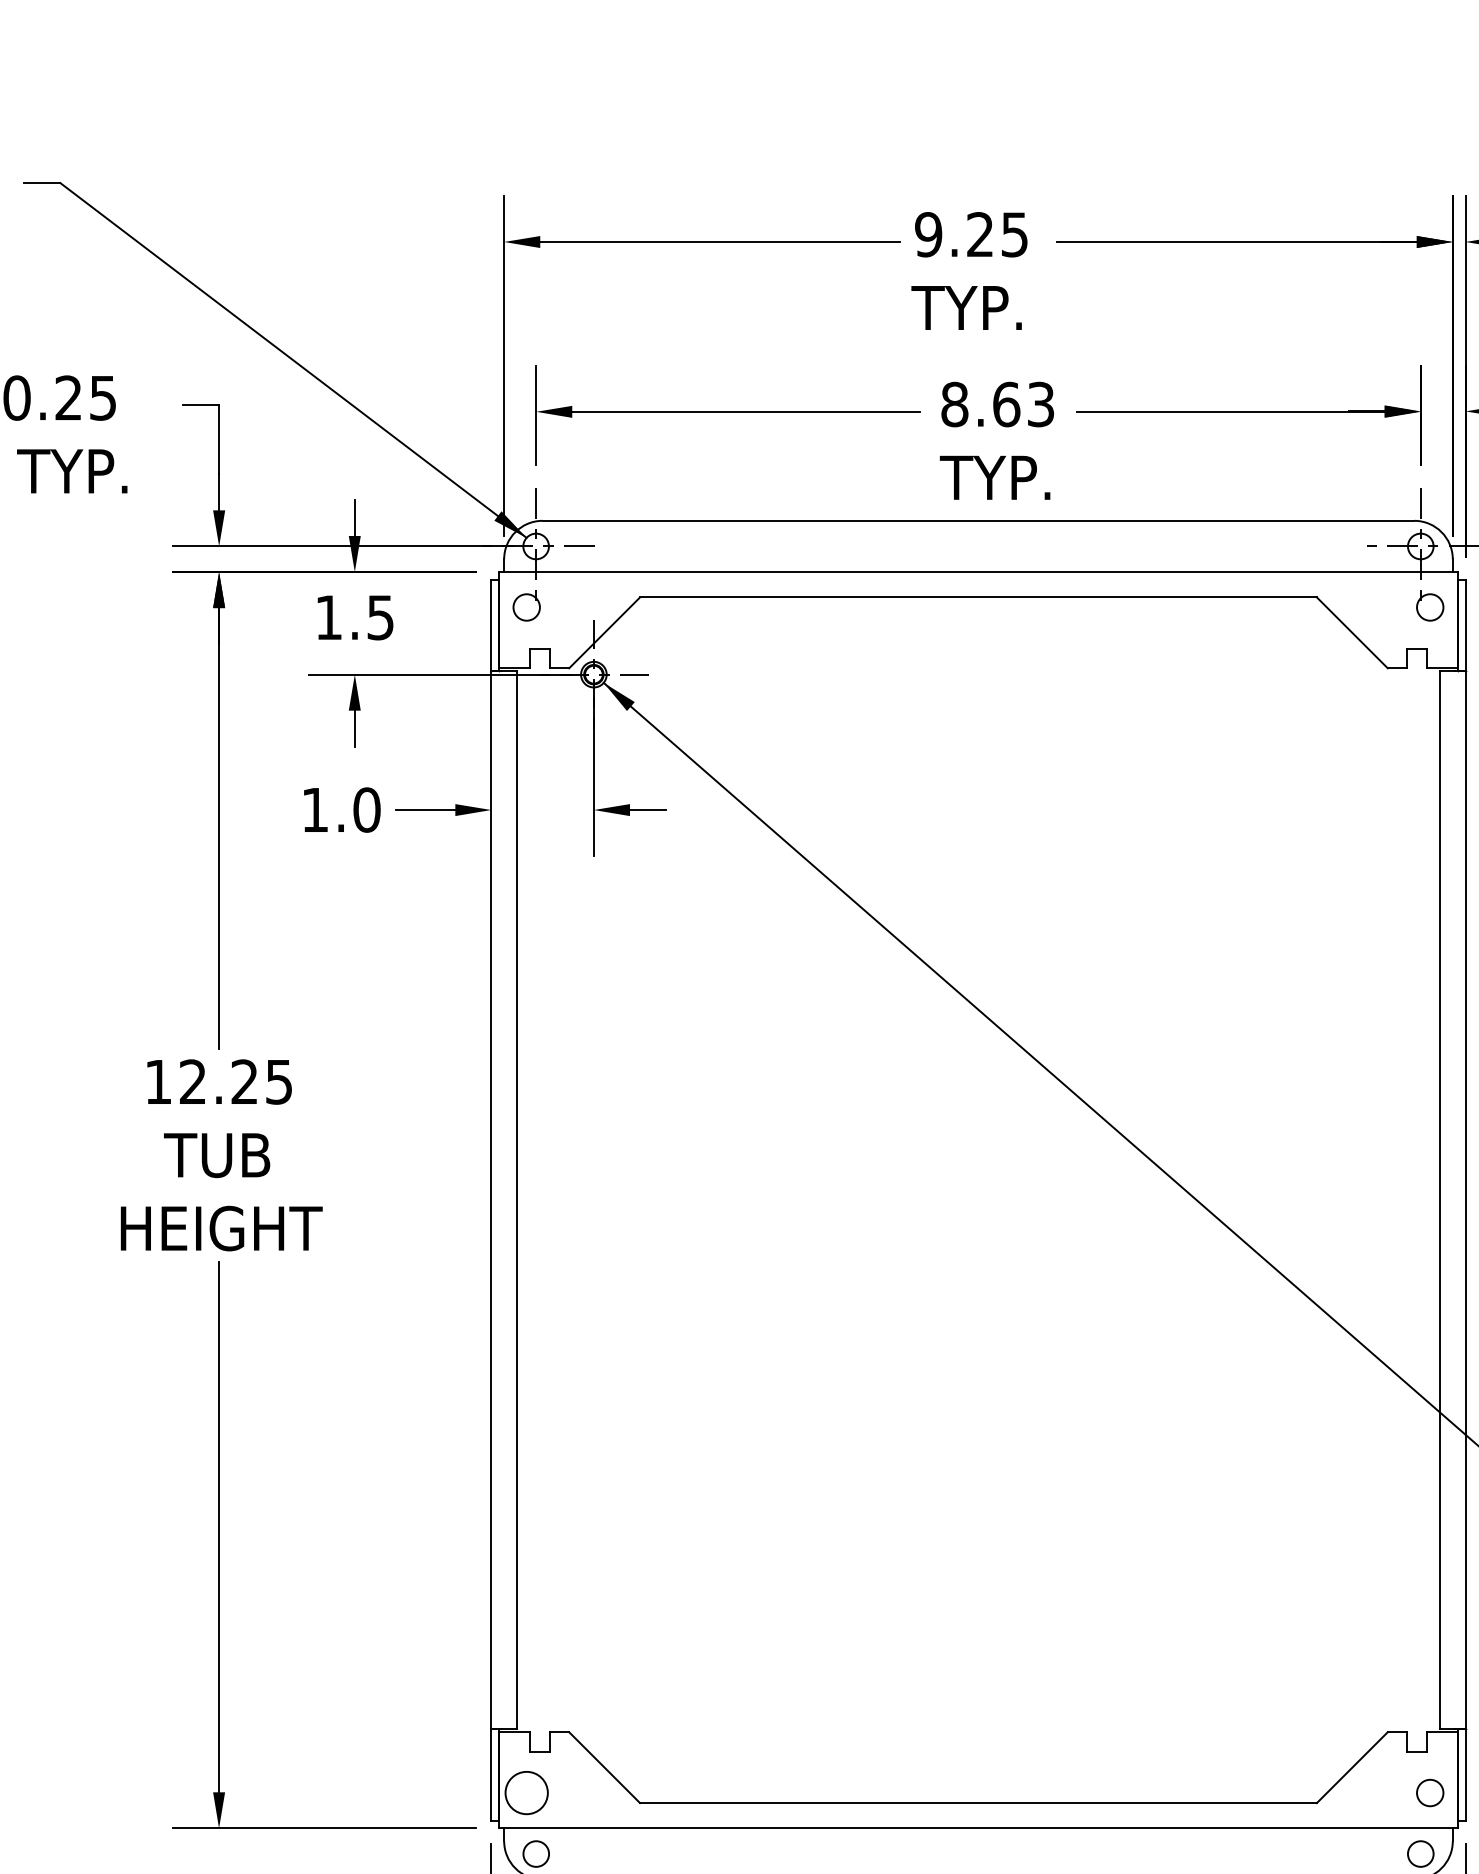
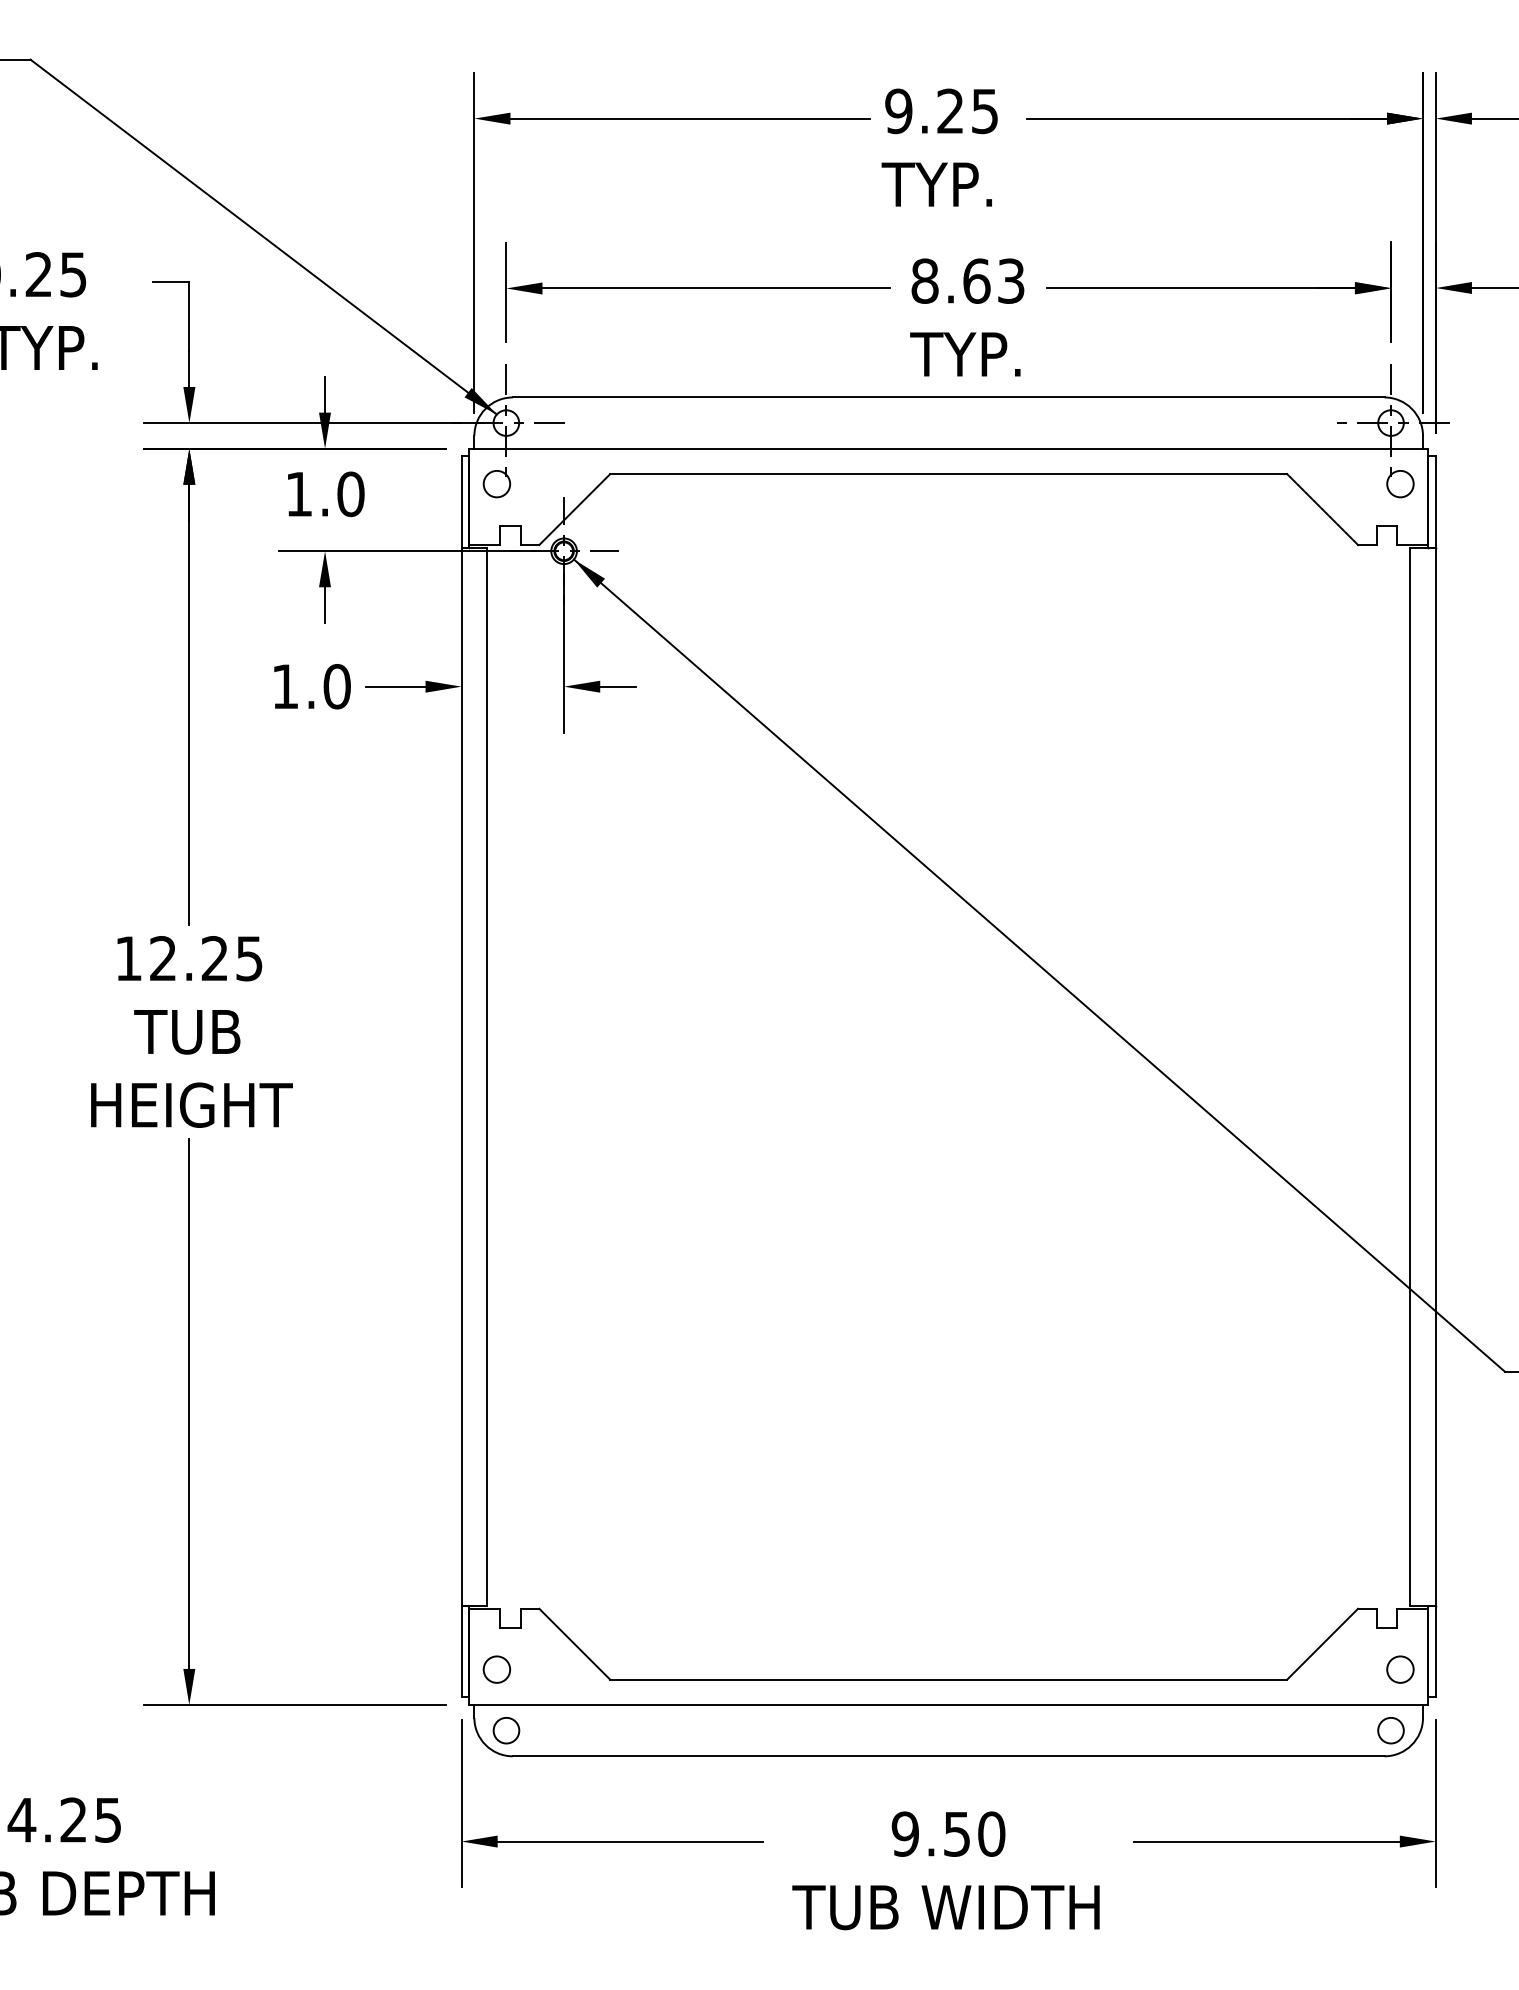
text: (380, 617) -> (350, 494), 1.5 -> 1.0
circle: (526, 1792) -> (496, 1669), size x0.62

